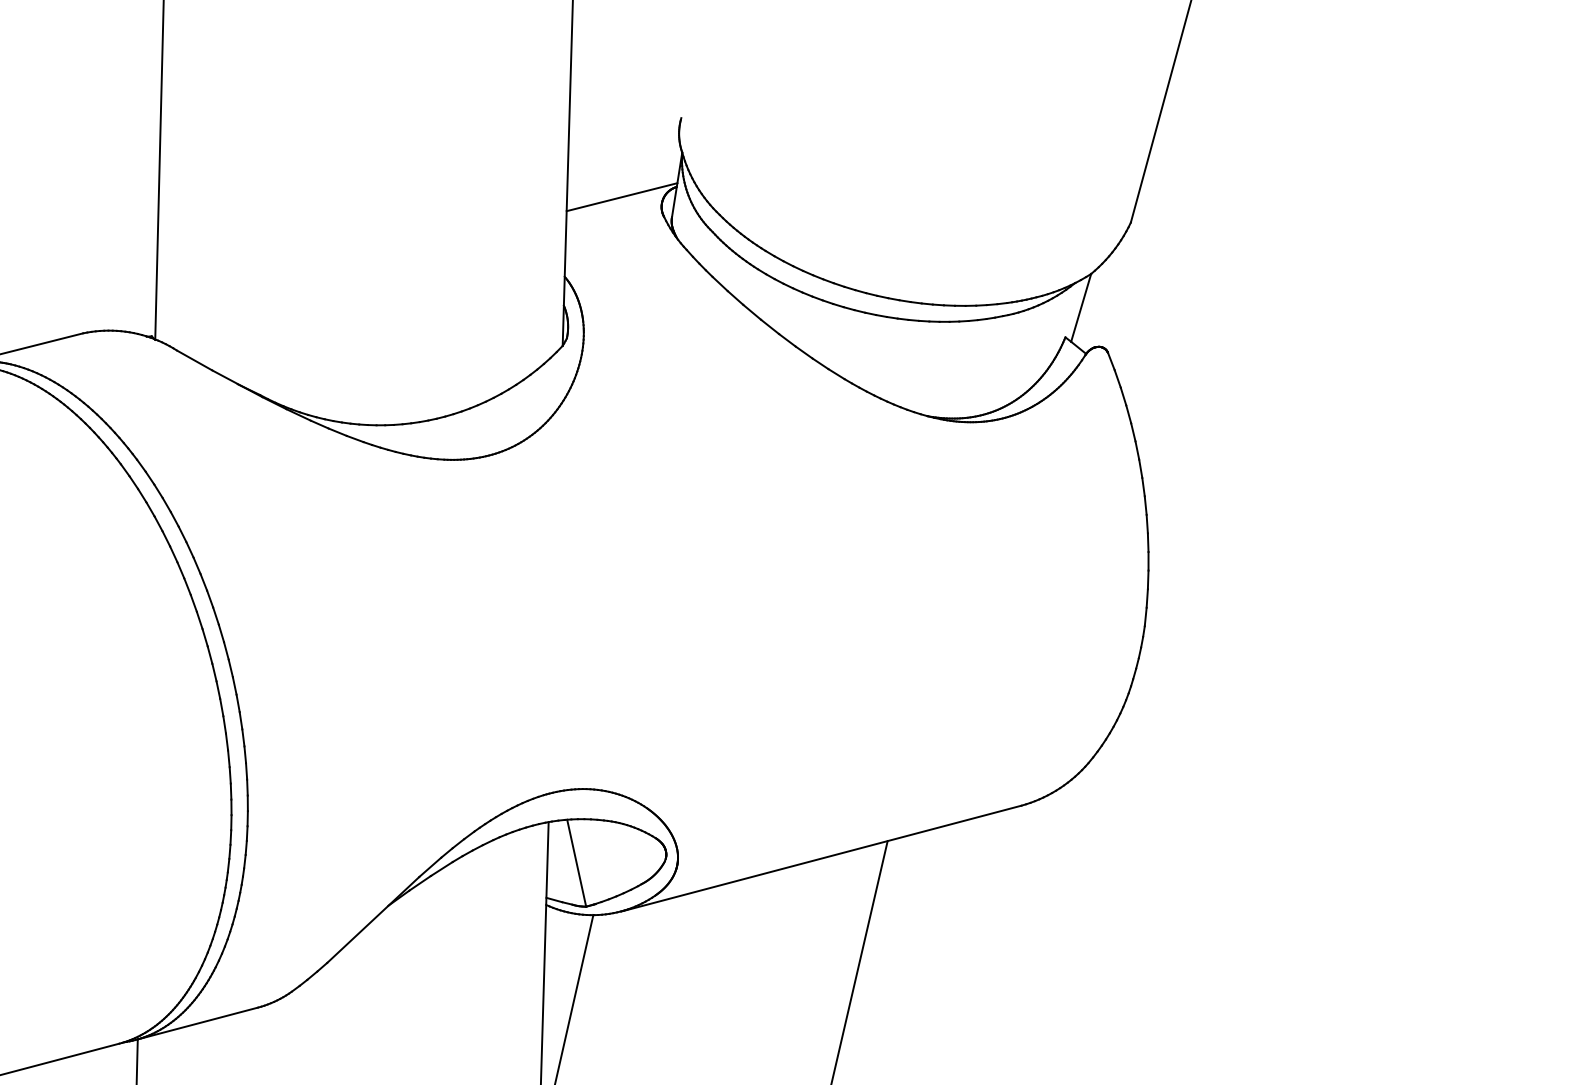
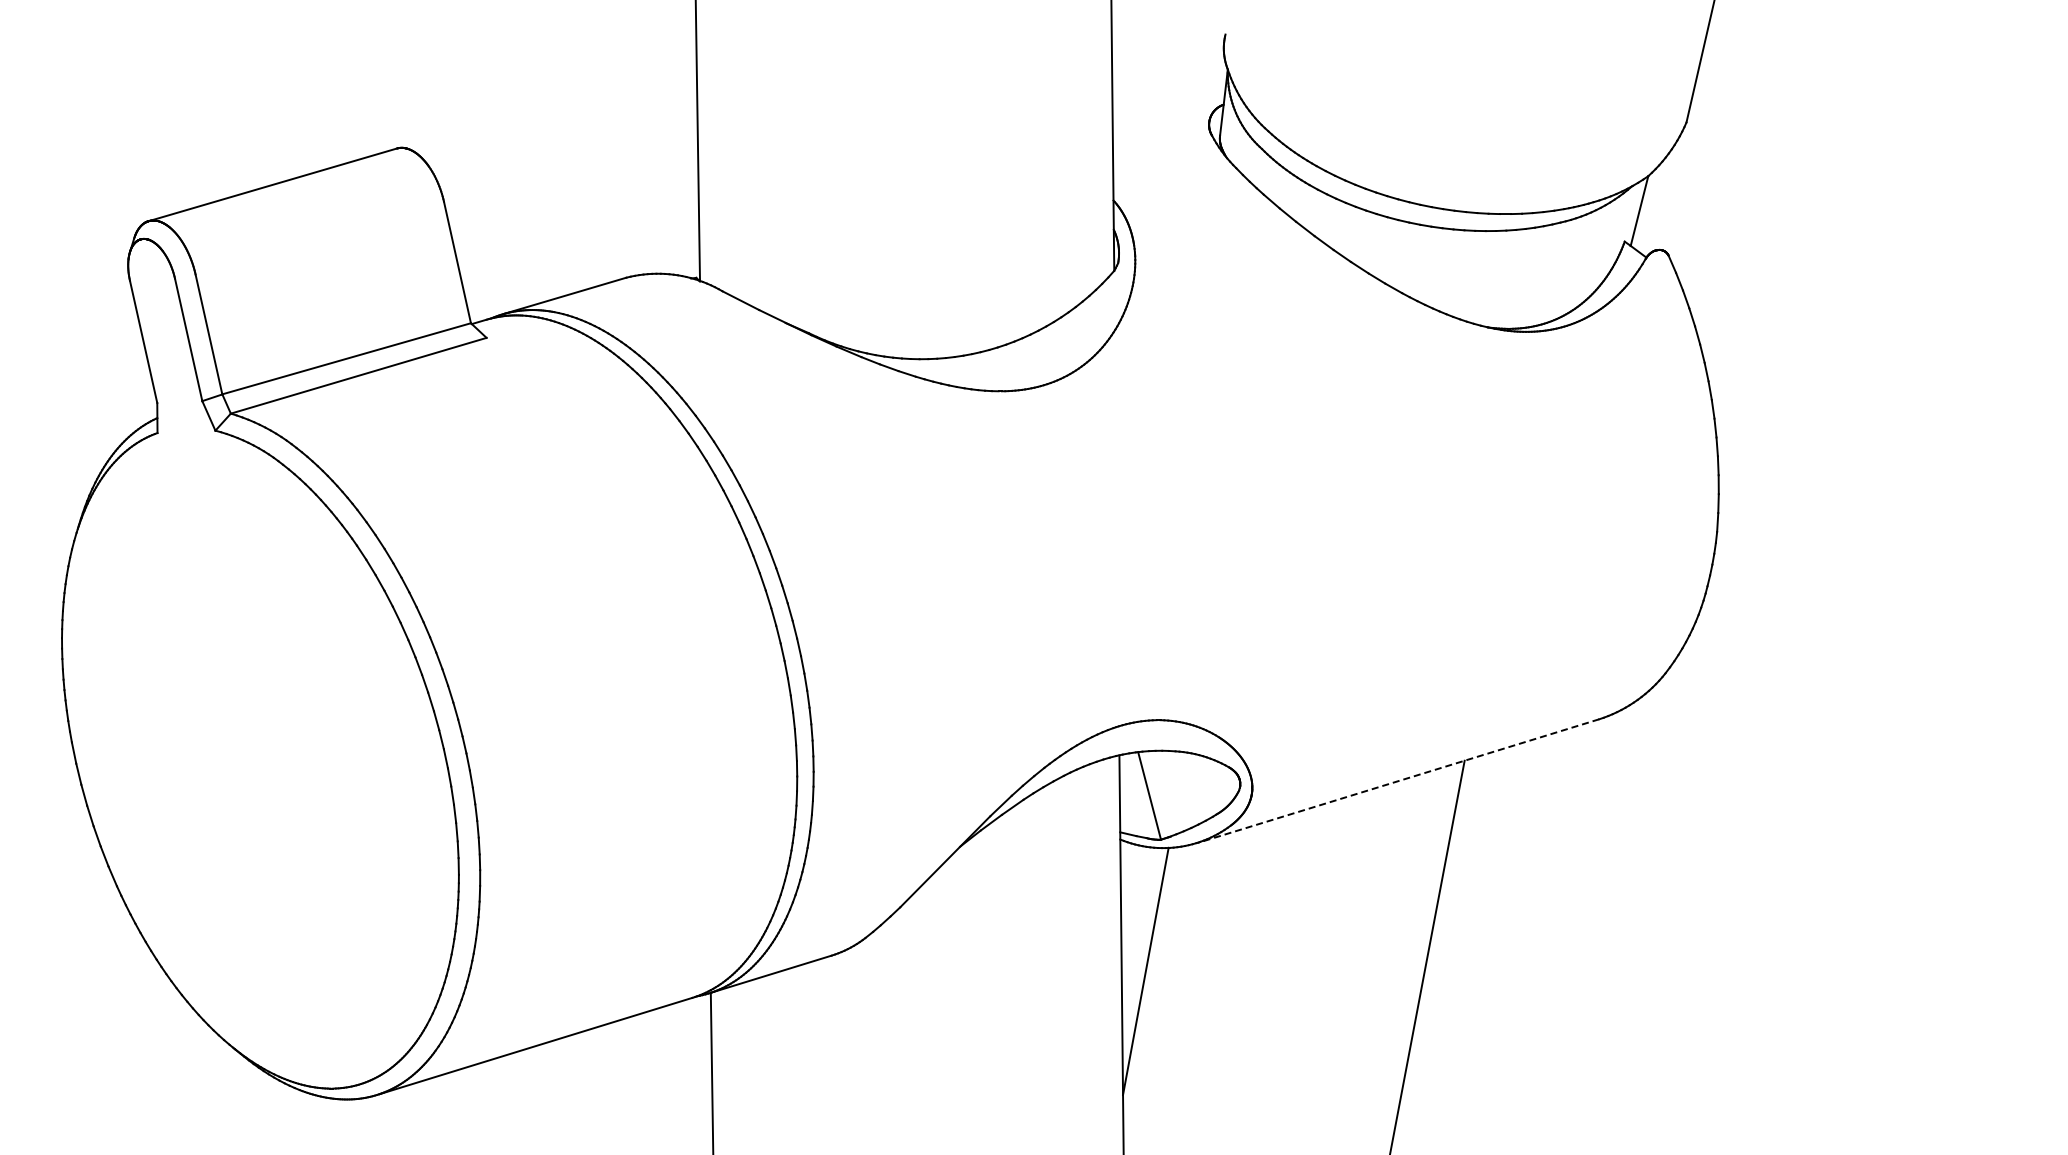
line: (622, 196) -> (1168, 116), removed
line: (820, 858) -> (1397, 781), solid -> dashed

